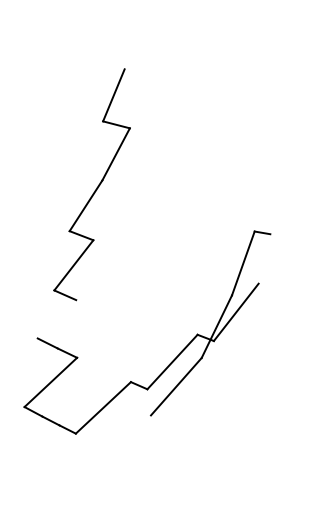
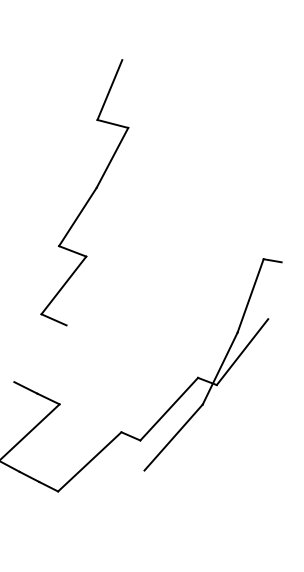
part: (91, 184) -> (84, 192), moved

